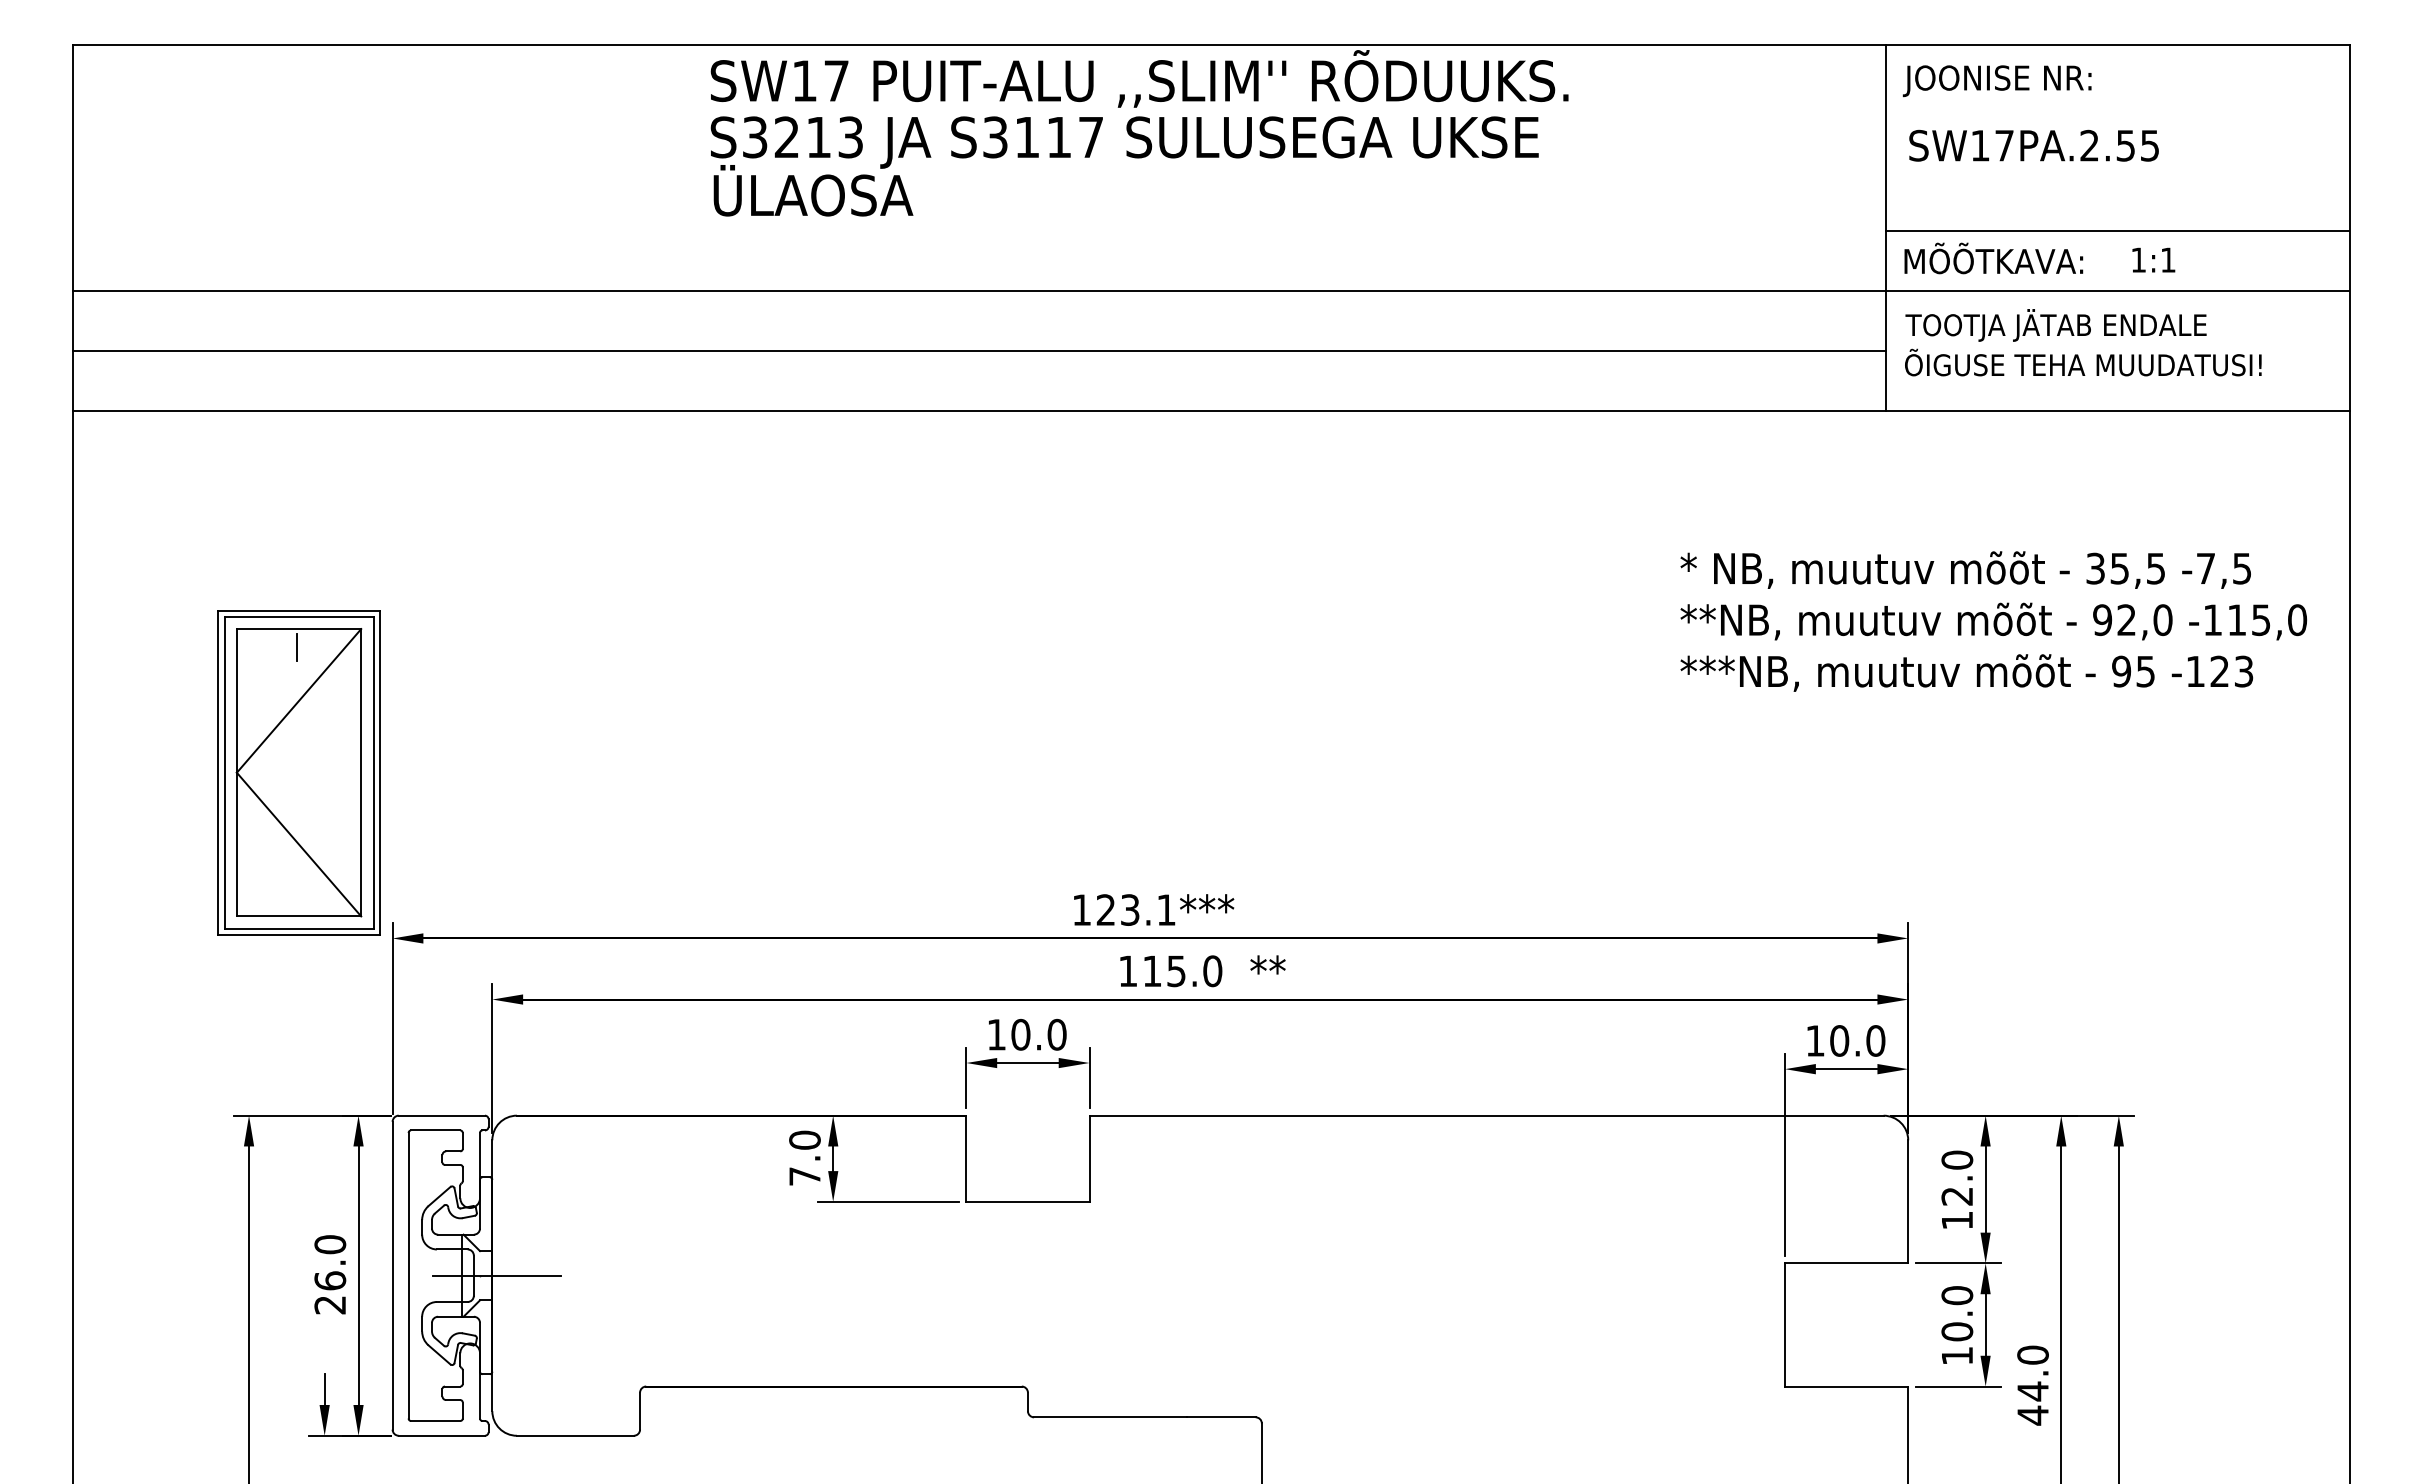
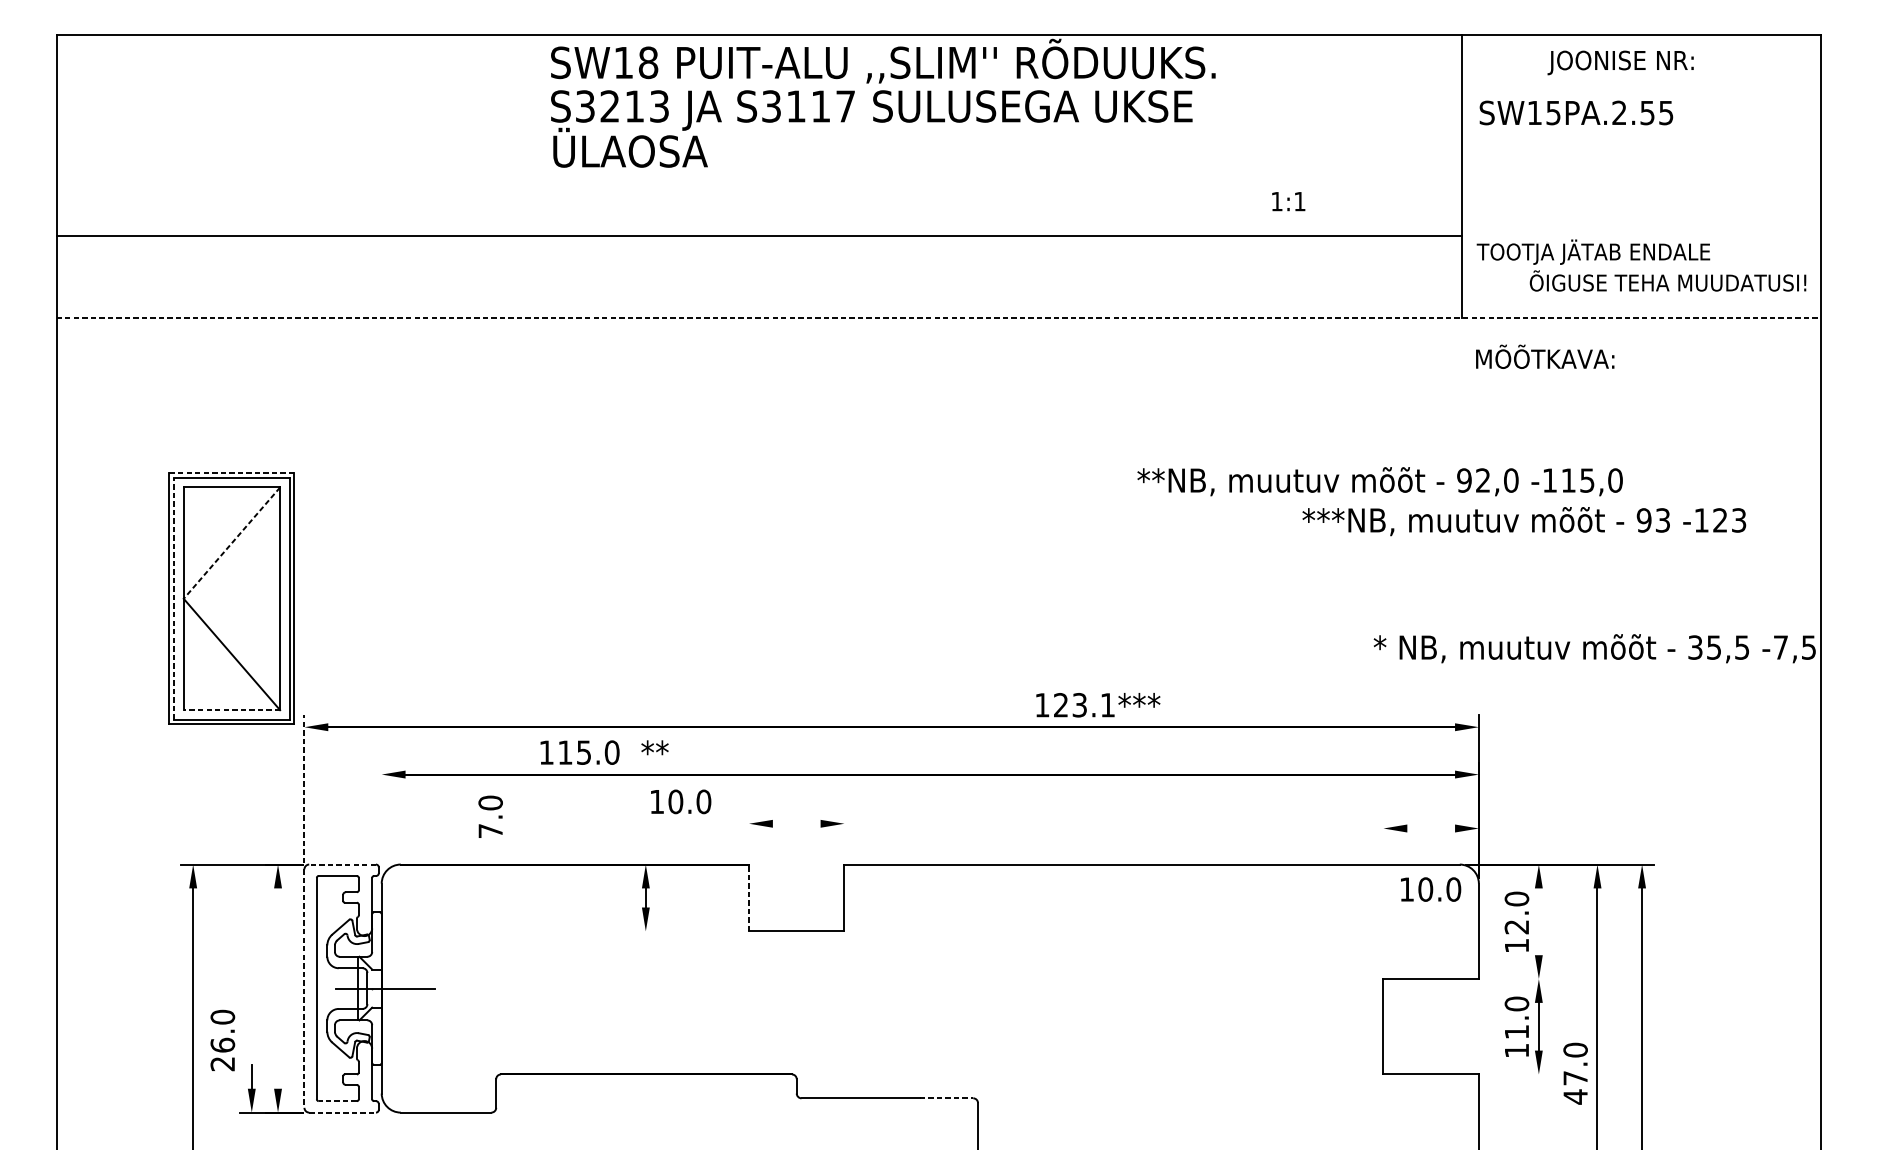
text: (836, 81) -> (648, 63), SW17 -> SW18
text: (1996, 81) -> (1620, 63), moved
text: (2004, 145) -> (1553, 112), SW17PA.2.55 -> SW15PA.2.55
line: (2117, 230) -> (1641, 178), removed
text: (1993, 258) -> (1544, 356), moved
text: (2153, 259) -> (1288, 201), moved
line: (1210, 290) -> (938, 225), removed
line: (979, 350) -> (759, 235), moved
text: (2083, 362) -> (1668, 280), moved
line: (1211, 410) -> (939, 318), solid -> dashed
text: (1965, 569) -> (1594, 648), moved
line: (299, 610) -> (232, 473), solid -> dashed
text: (1993, 621) -> (1379, 481), moved
line: (296, 647) -> (229, 501), removed
text: (2145, 670) -> (1662, 519), 95 -> 93
line: (298, 701) -> (231, 543), solid -> dashed
line: (224, 772) -> (174, 598), solid -> dashed
text: (1154, 909) -> (1098, 704), moved
line: (298, 916) -> (231, 710), solid -> dashed
text: (1202, 971) -> (604, 752), moved
line: (392, 1018) -> (304, 789), solid -> dashed
text: (1027, 1034) -> (680, 801), moved
text: (1846, 1040) -> (1431, 889), moved
line: (492, 1058) -> (381, 820), removed
line: (1027, 1063) -> (796, 824), removed
line: (1846, 1069) -> (1431, 828), removed
line: (966, 1077) -> (749, 834), removed
line: (1089, 1077) -> (844, 834), removed
line: (441, 1115) -> (342, 864), solid -> dashed
line: (1785, 1154) -> (1383, 894), removed
text: (804, 1157) -> (490, 816), moved
line: (966, 1158) -> (749, 897), solid -> dashed
line: (1985, 1189) -> (1538, 921), removed
line: (887, 1201) -> (687, 931), removed
line: (1958, 1263) -> (1517, 979), removed
text: (330, 1274) -> (222, 1040), moved
line: (358, 1275) -> (278, 988), removed
line: (392, 1275) -> (304, 988), solid -> dashed
text: (1957, 1331) -> (1517, 1031), 10.0 -> 11.0
line: (1958, 1386) -> (1517, 1074), removed
text: (2032, 1391) -> (1575, 1078), 44.0 -> 47.0
line: (1221, 1417) -> (946, 1098), solid -> dashed
line: (435, 1421) -> (337, 1101), solid -> dashed
line: (442, 1435) -> (343, 1112), solid -> dashed

